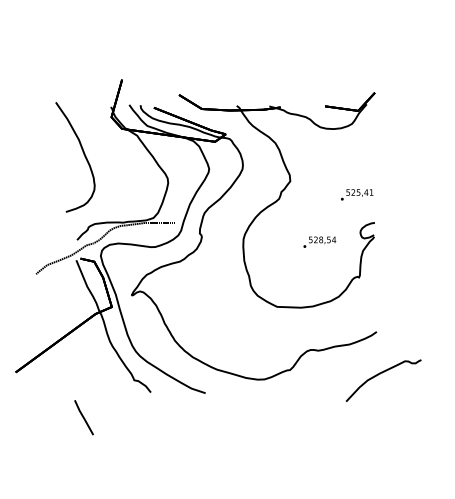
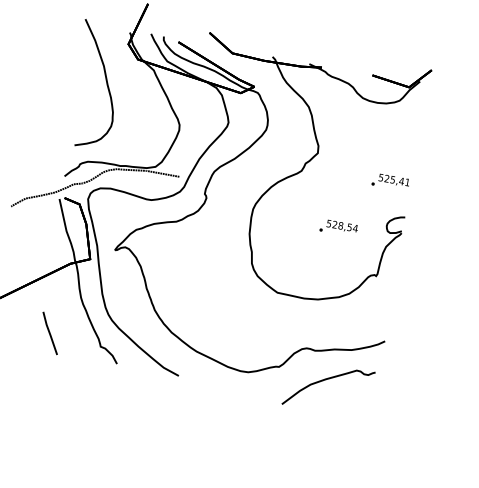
curve: (83, 154) -> (106, 83), moved
curve: (380, 374) -> (326, 380), moved
line: (83, 417) -> (49, 333), moved

